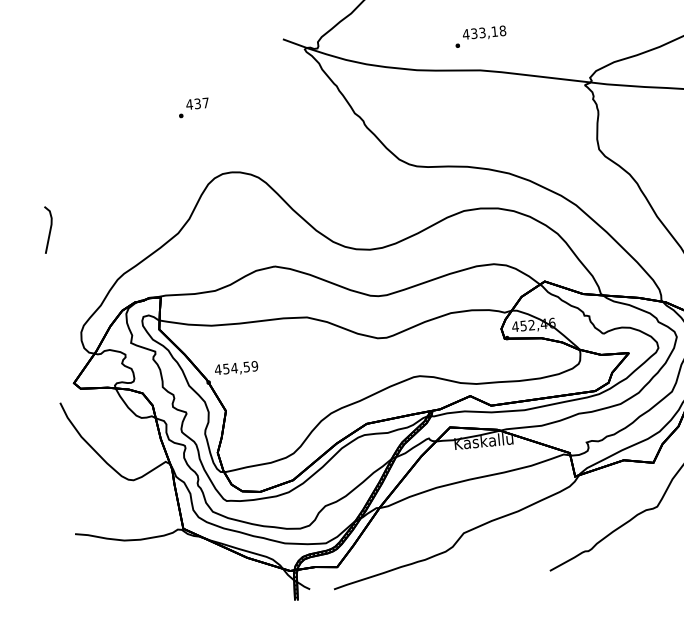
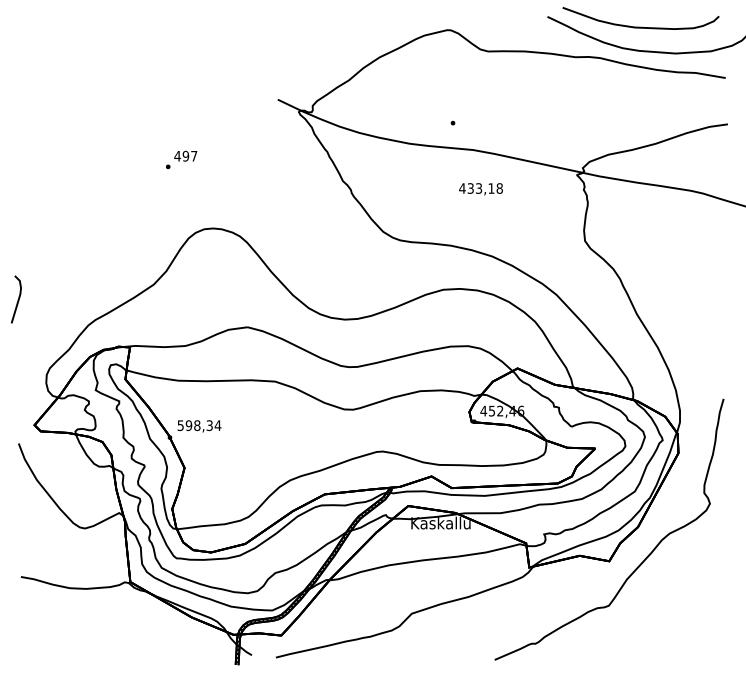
text: (484, 33) -> (480, 189), moved
text: (197, 104) -> (185, 156), 437 -> 497
line: (49, 229) -> (17, 299), moved
text: (236, 367) -> (199, 425), 454,59 -> 598,34

